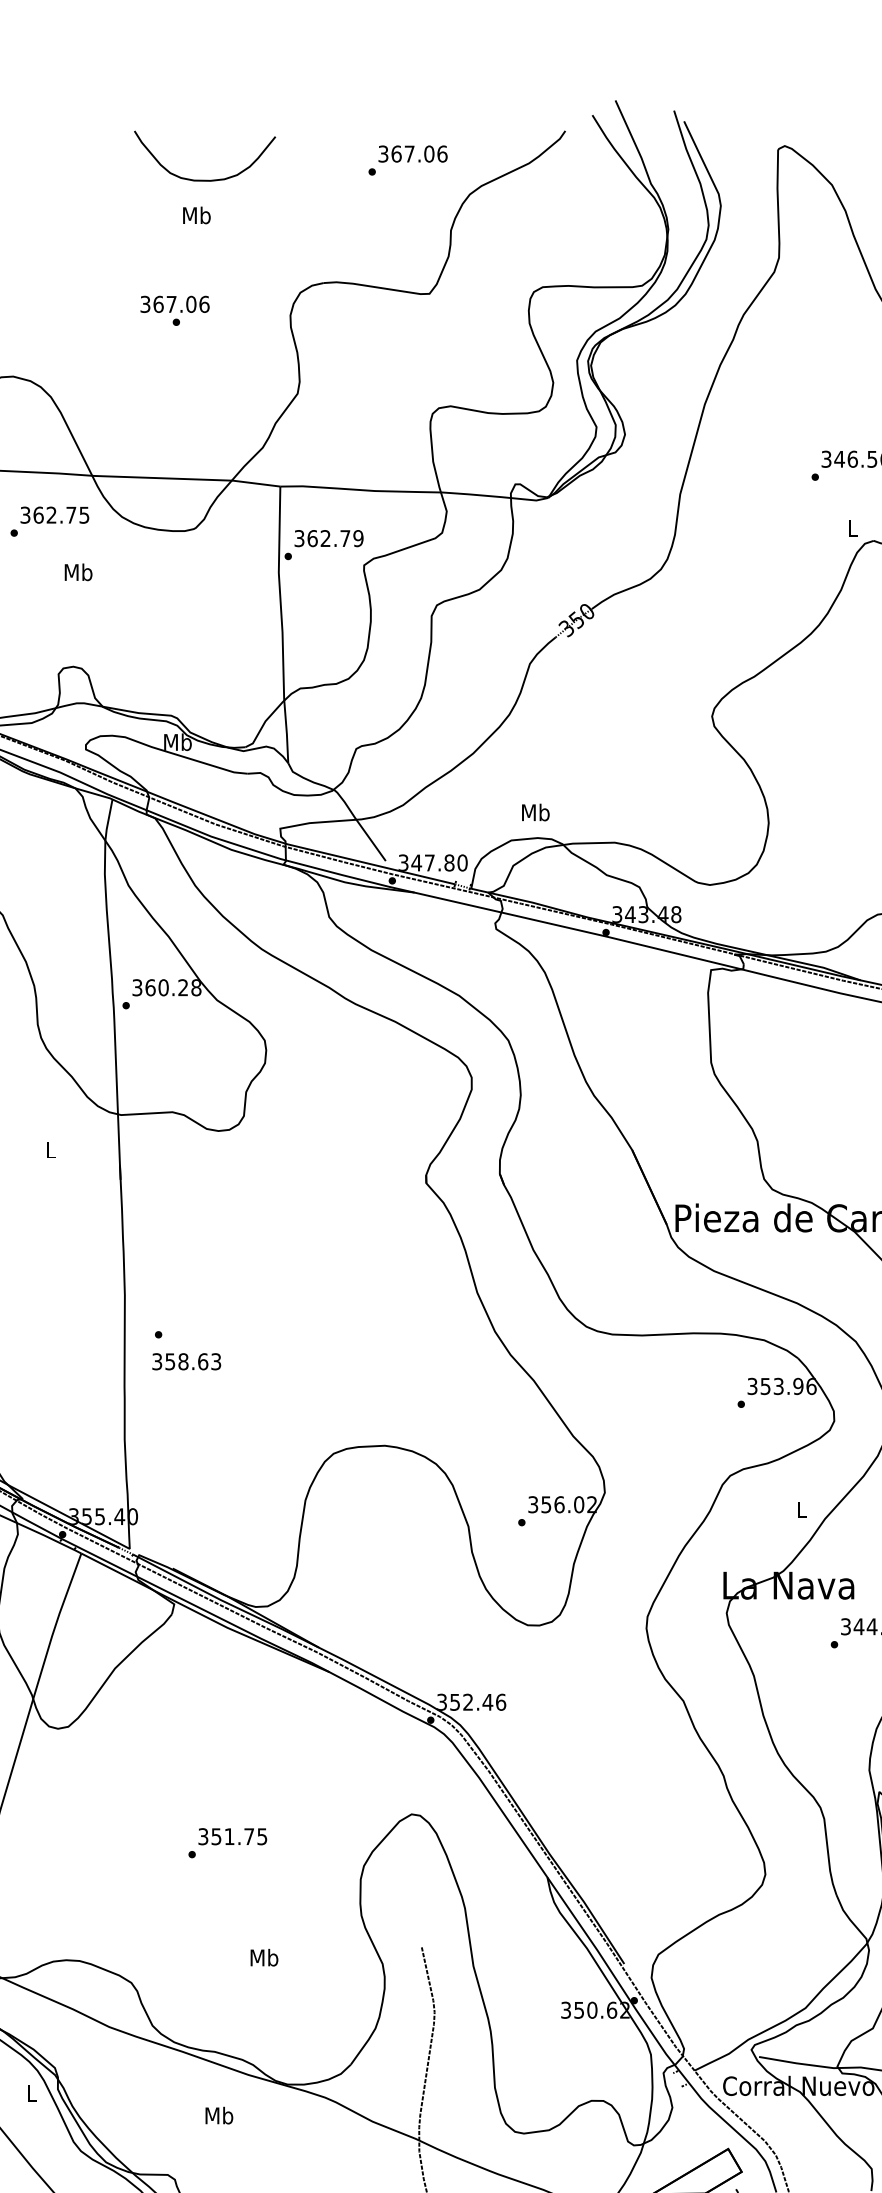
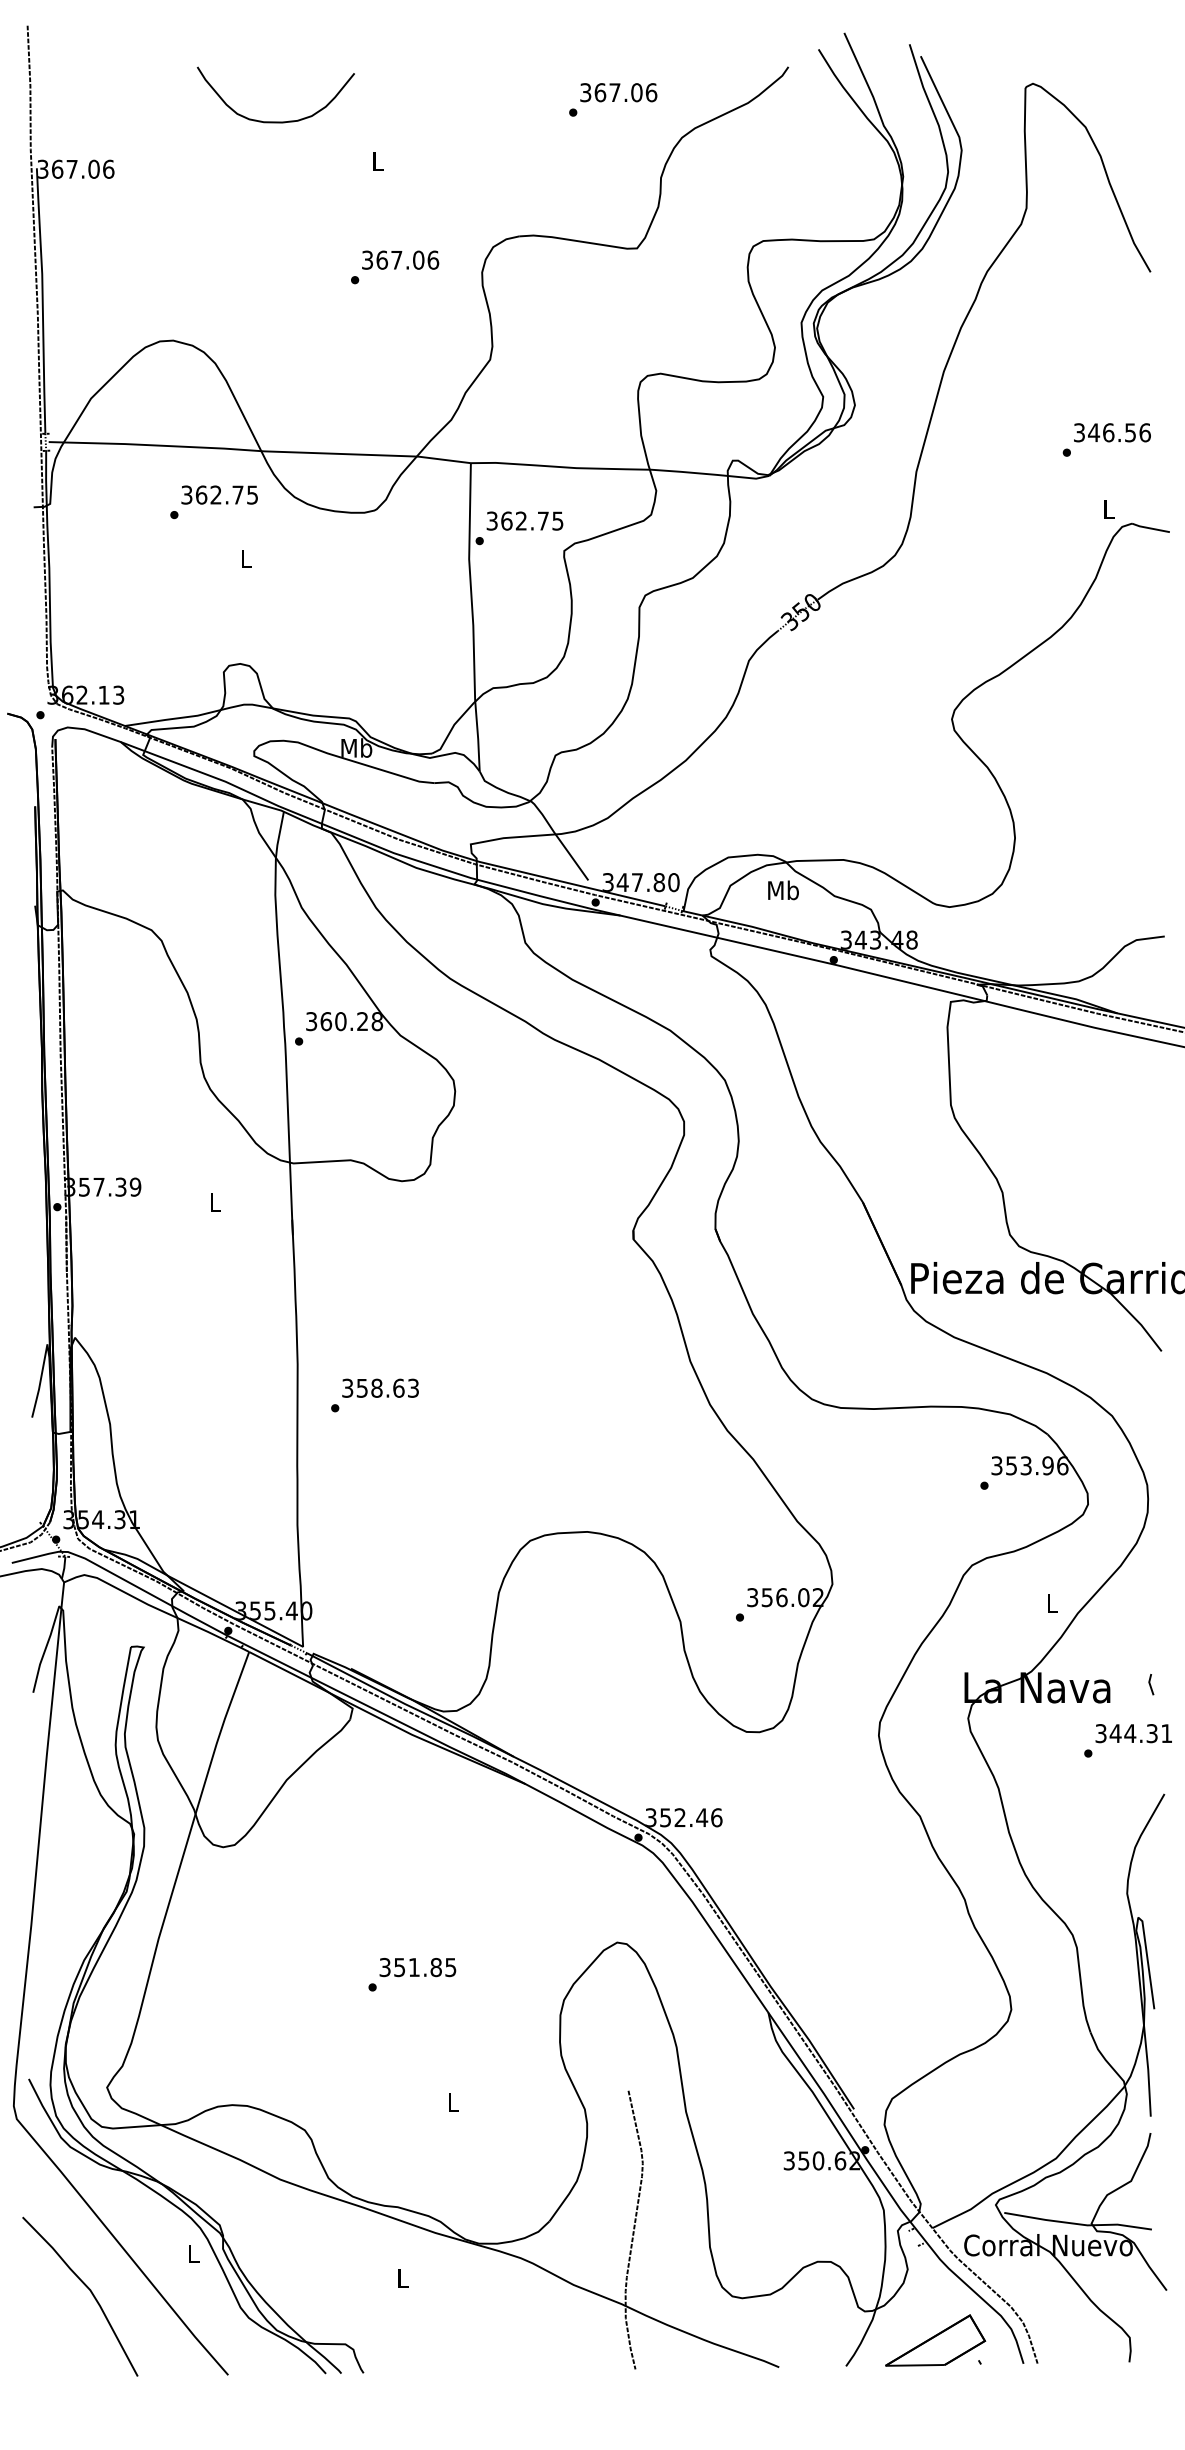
curve: (204, 179) -> (275, 121), moved
text: (196, 214) -> (377, 160), Mb -> L
text: (174, 303) -> (400, 259), moved
text: (358, 538) -> (557, 520), 362.79 -> 362.75
text: (78, 572) -> (245, 558), Mb -> L
text: (535, 812) -> (783, 890), moved
text: (186, 1361) -> (380, 1387), moved
text: (248, 1836) -> (435, 1967), 351.75 -> 351.85
text: (263, 1957) -> (452, 2102), Mb -> L
text: (218, 2115) -> (402, 2278), Mb -> L

